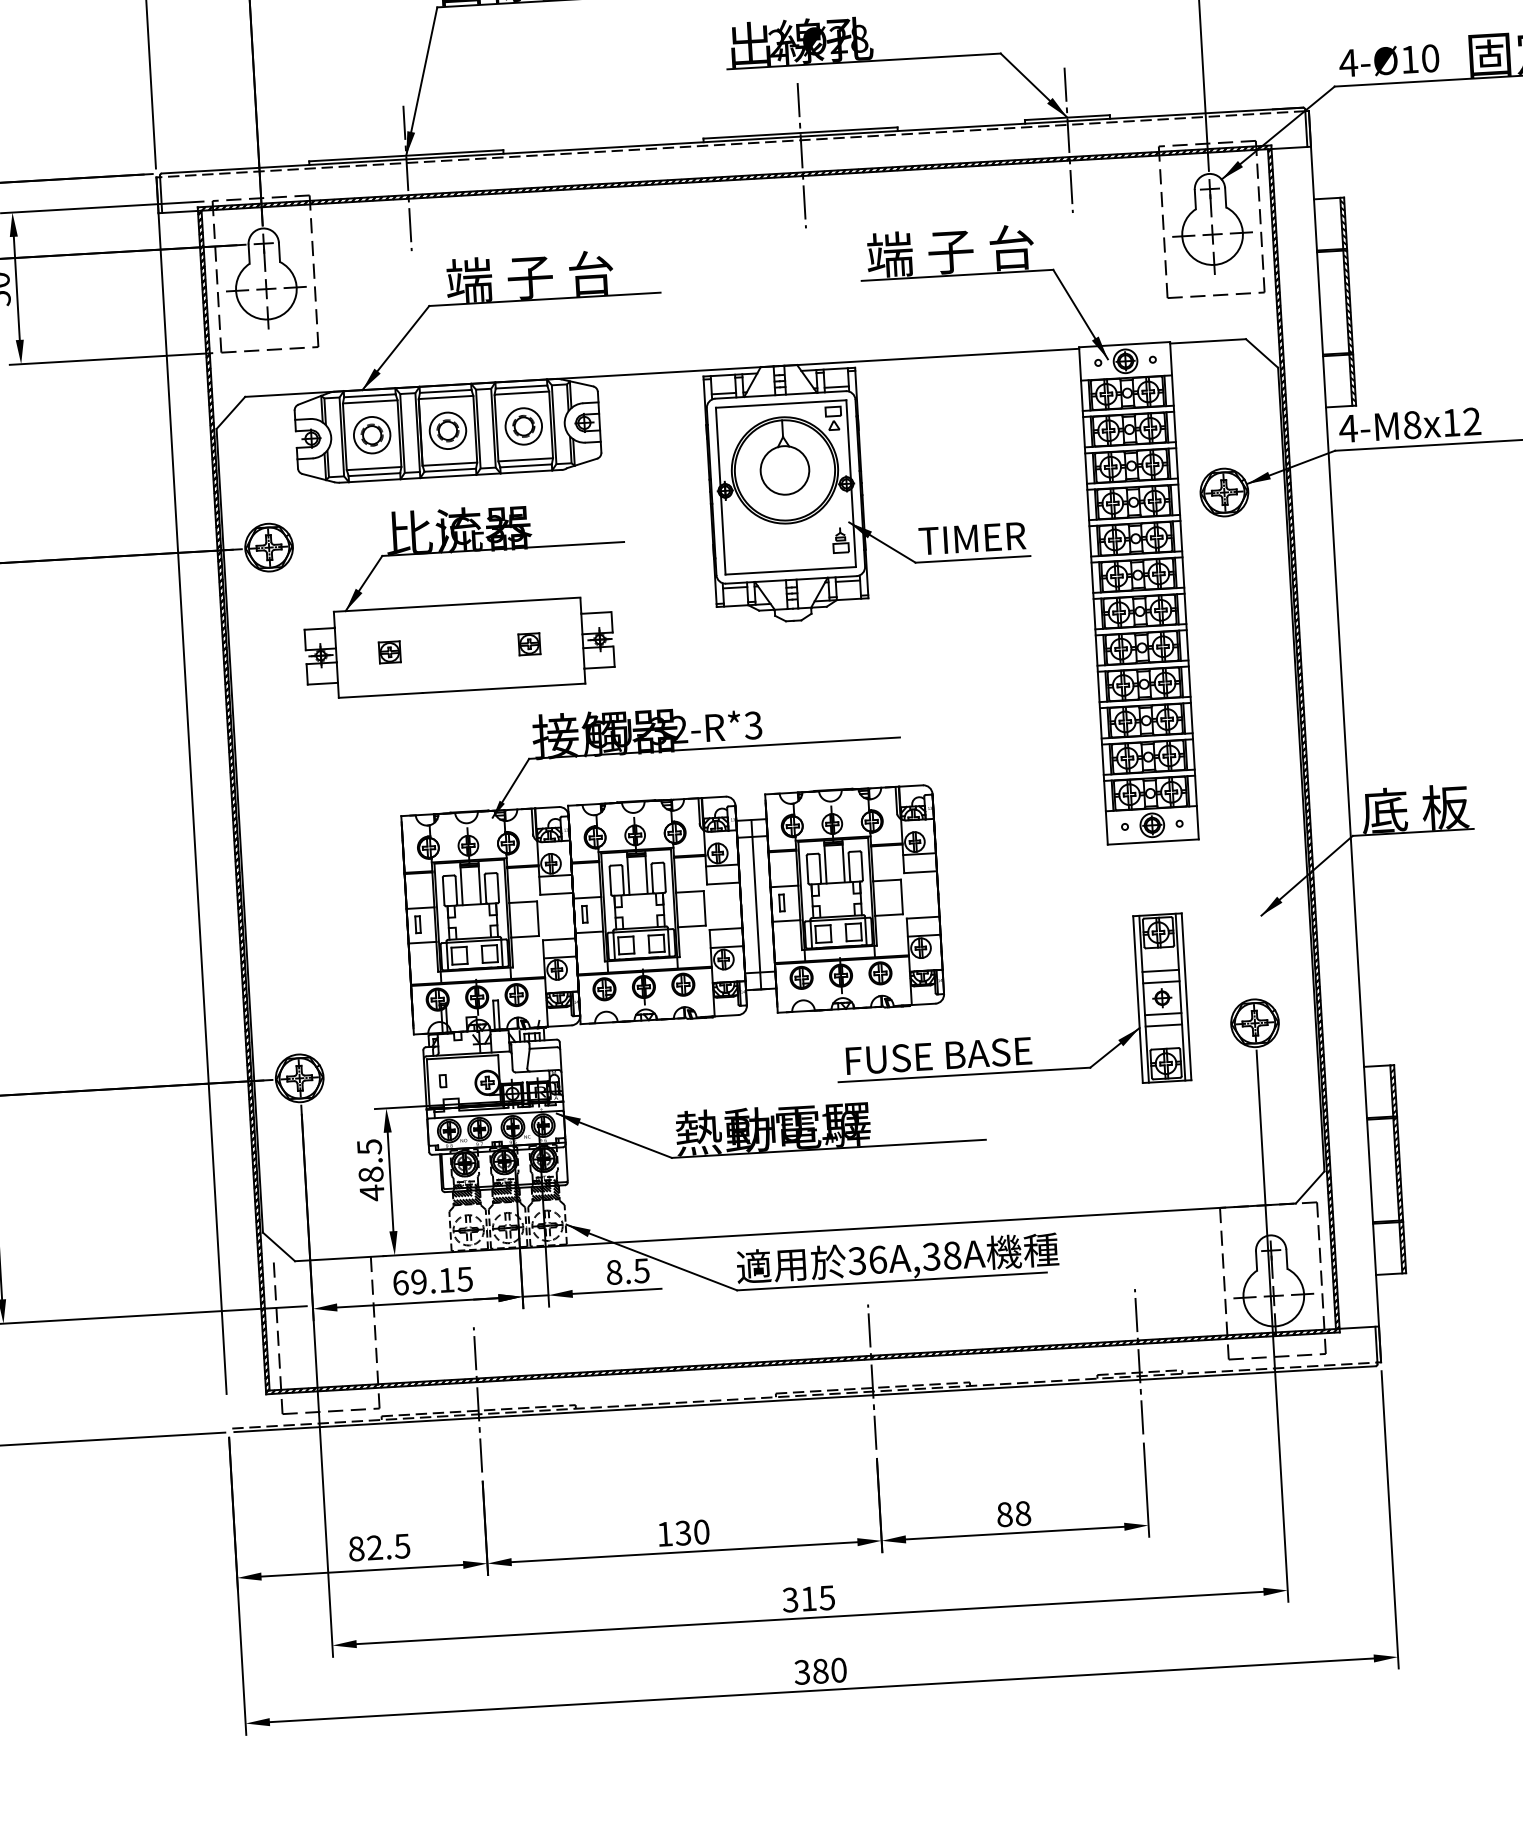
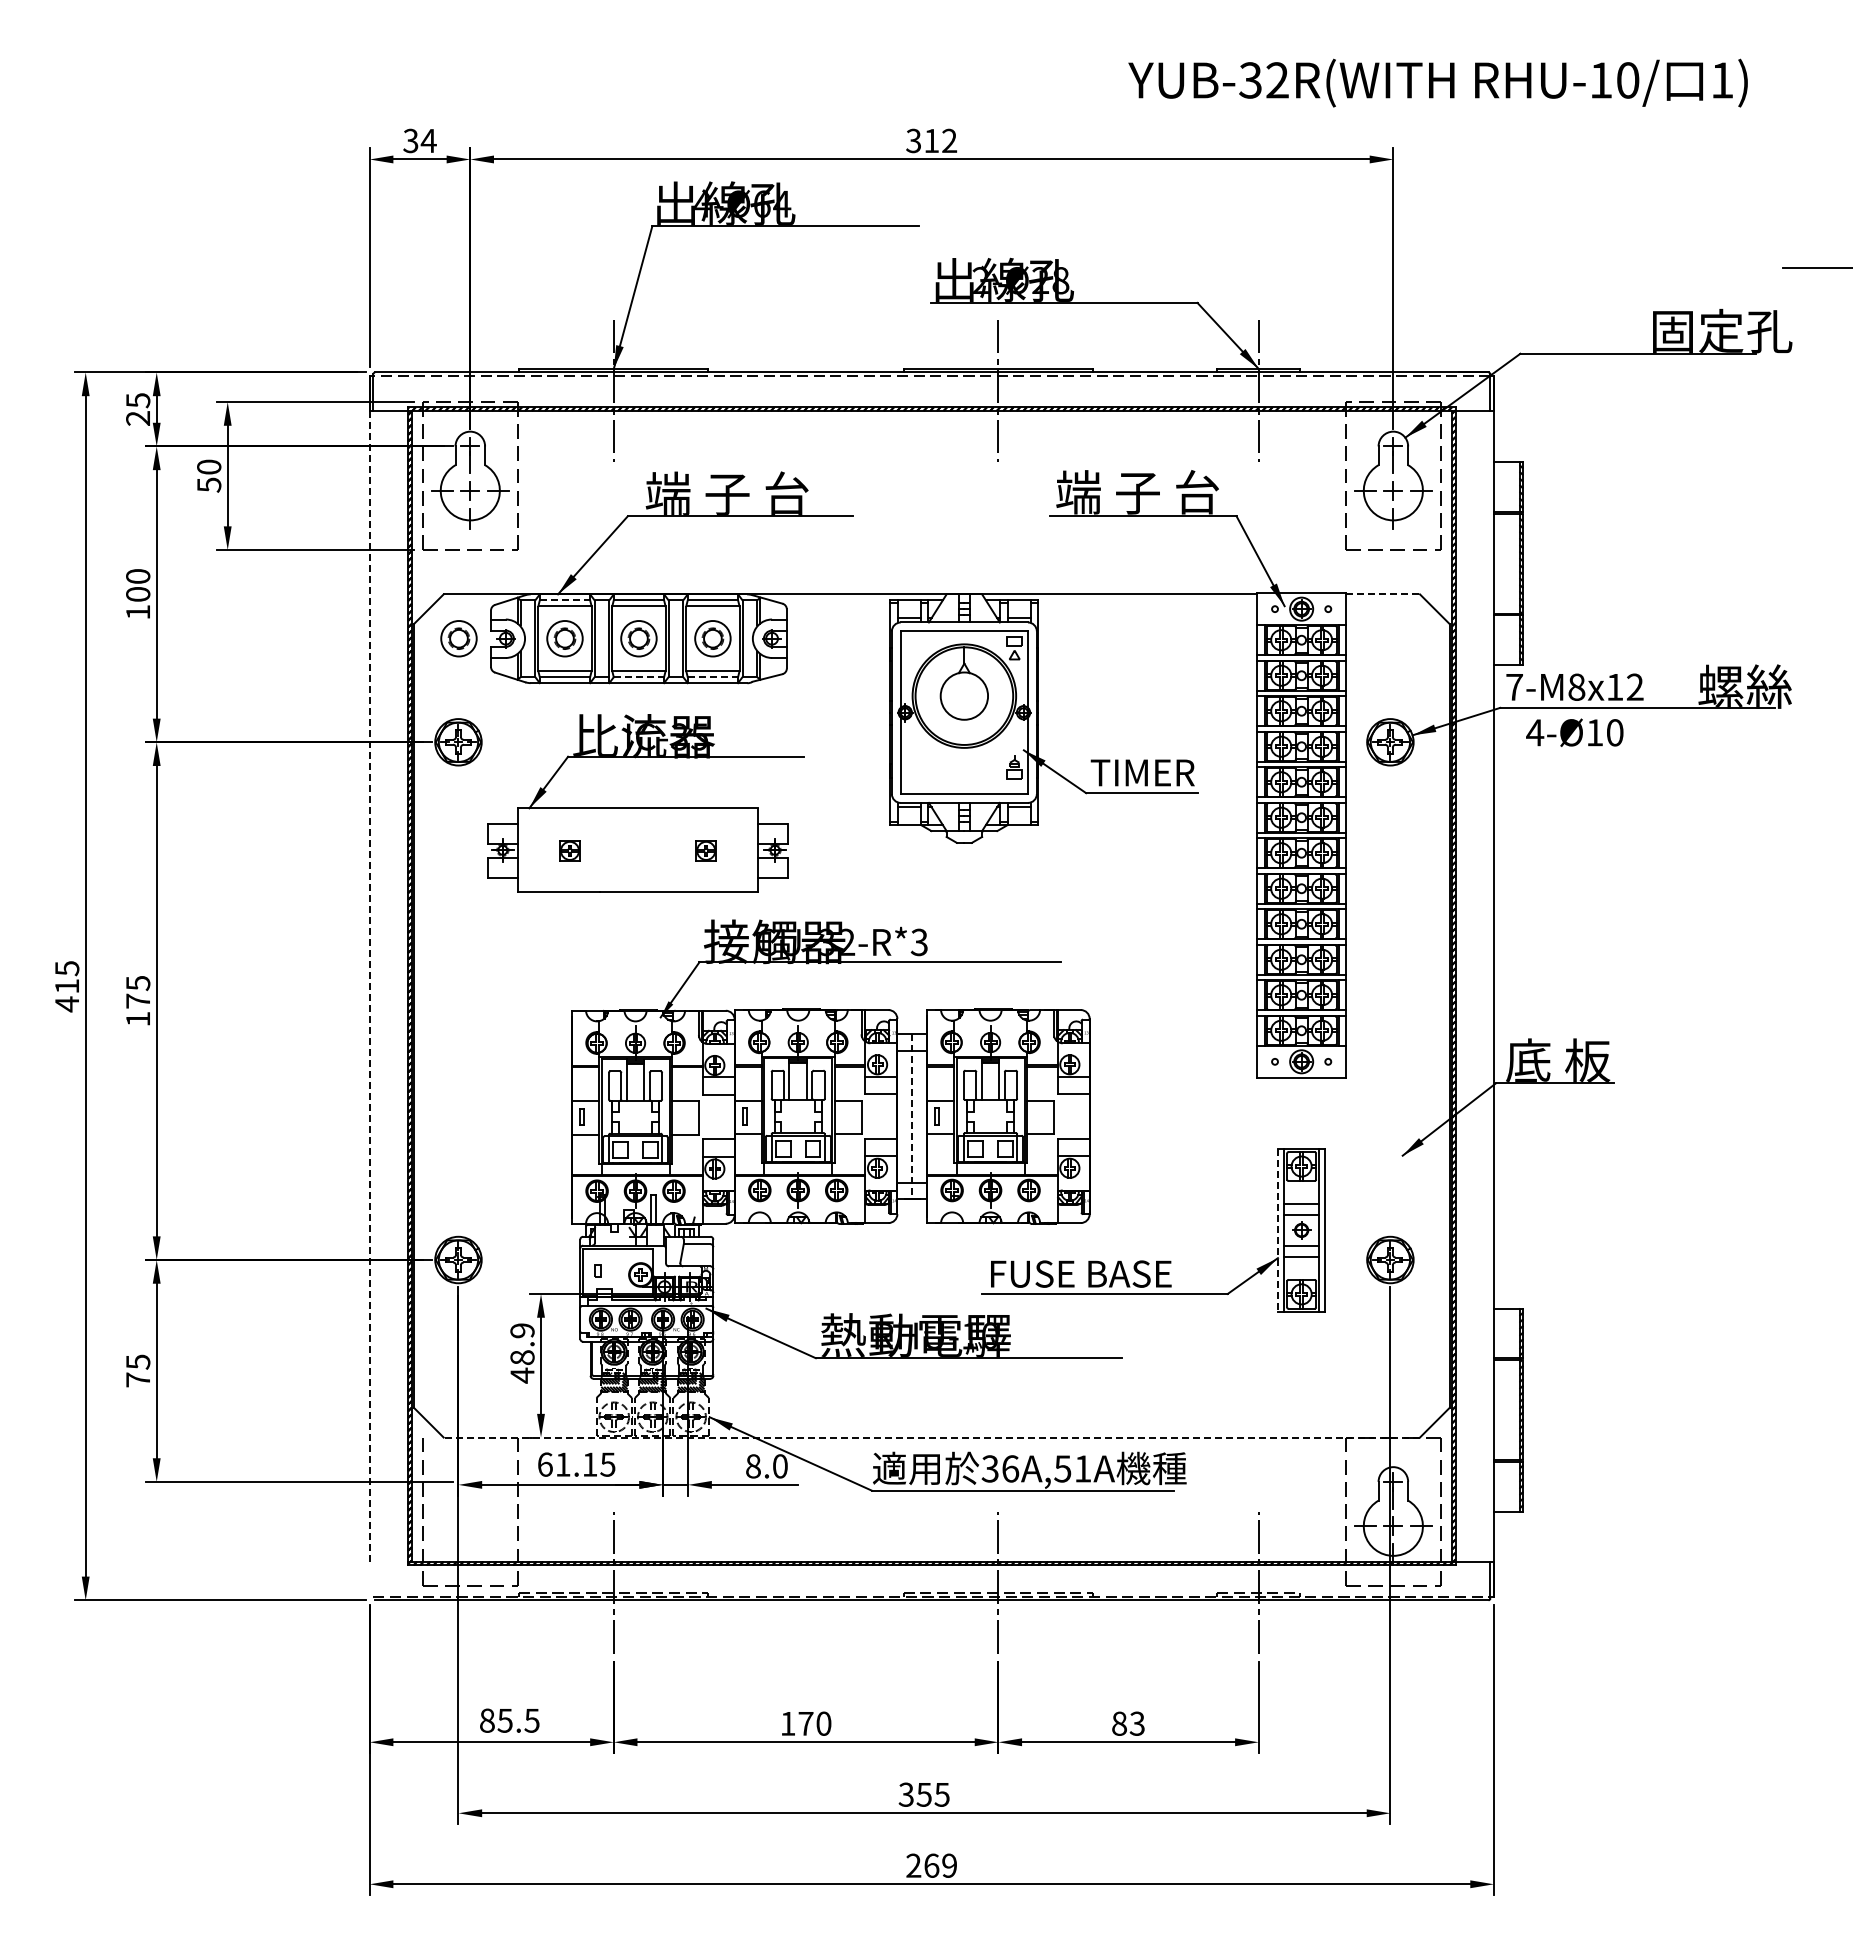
text: (1388, 60) -> (1574, 732), moved
line: (1208, 341) -> (1383, 594), solid -> dashed
line: (370, 395) -> (565, 600), solid -> dashed
text: (1348, 429) -> (1514, 687), 4-M8x12 -> 7-M8x12
part: (262, 441) -> (458, 638), added
line: (526, 466) -> (713, 677), solid -> dashed
line: (450, 470) -> (639, 677), solid -> dashed
line: (192, 803) -> (369, 986), solid -> dashed
line: (756, 904) -> (912, 1116), solid -> dashed
line: (1137, 999) -> (1277, 1230), solid -> dashed
text: (369, 1146) -> (522, 1330), 48.5 -> 48.9
line: (795, 1232) -> (931, 1437), solid -> dashed
text: (941, 1255) -> (1072, 1468), 36A,38A -> 36A,51A
text: (640, 1271) -> (779, 1466), 8.5 -> 8.0
text: (418, 1281) -> (562, 1464), 69.15 -> 61.15
text: (1022, 1513) -> (1136, 1723), 88 -> 83
text: (682, 1532) -> (805, 1723), 130 -> 170
text: (374, 1547) -> (504, 1720), 82.5 -> 85.5
text: (807, 1598) -> (923, 1794), 315 -> 355
text: (820, 1671) -> (931, 1865), 380 -> 269

